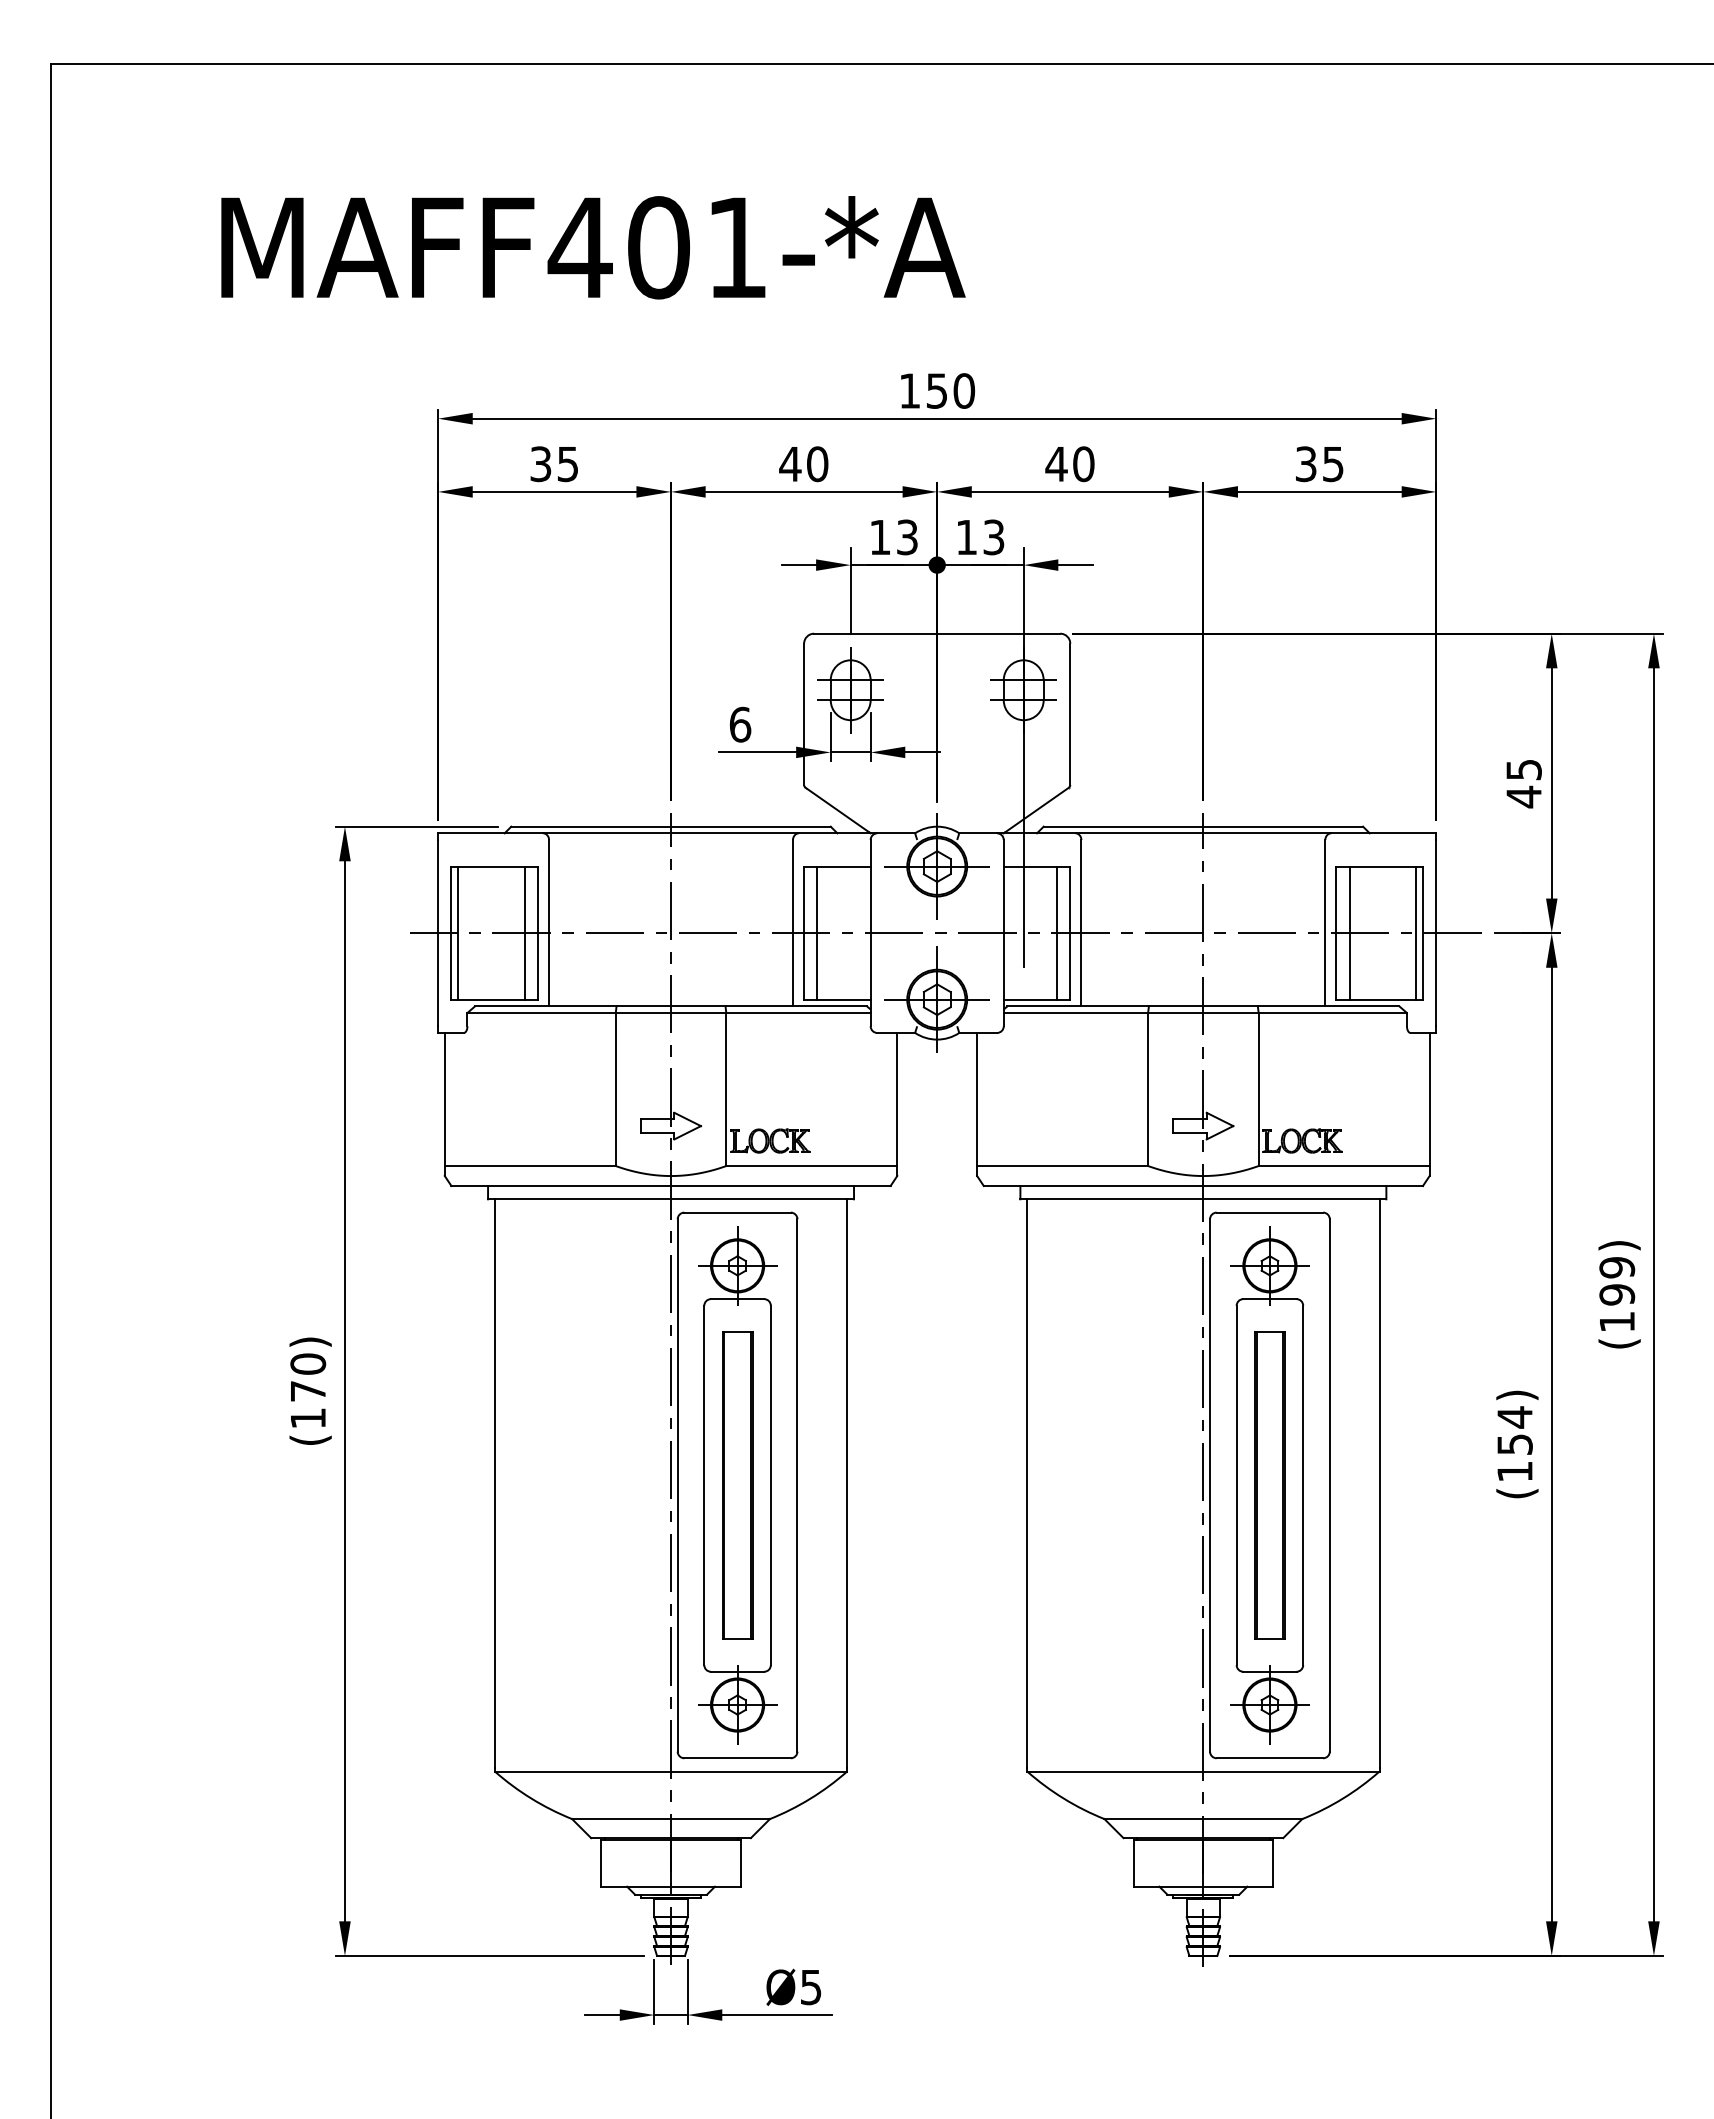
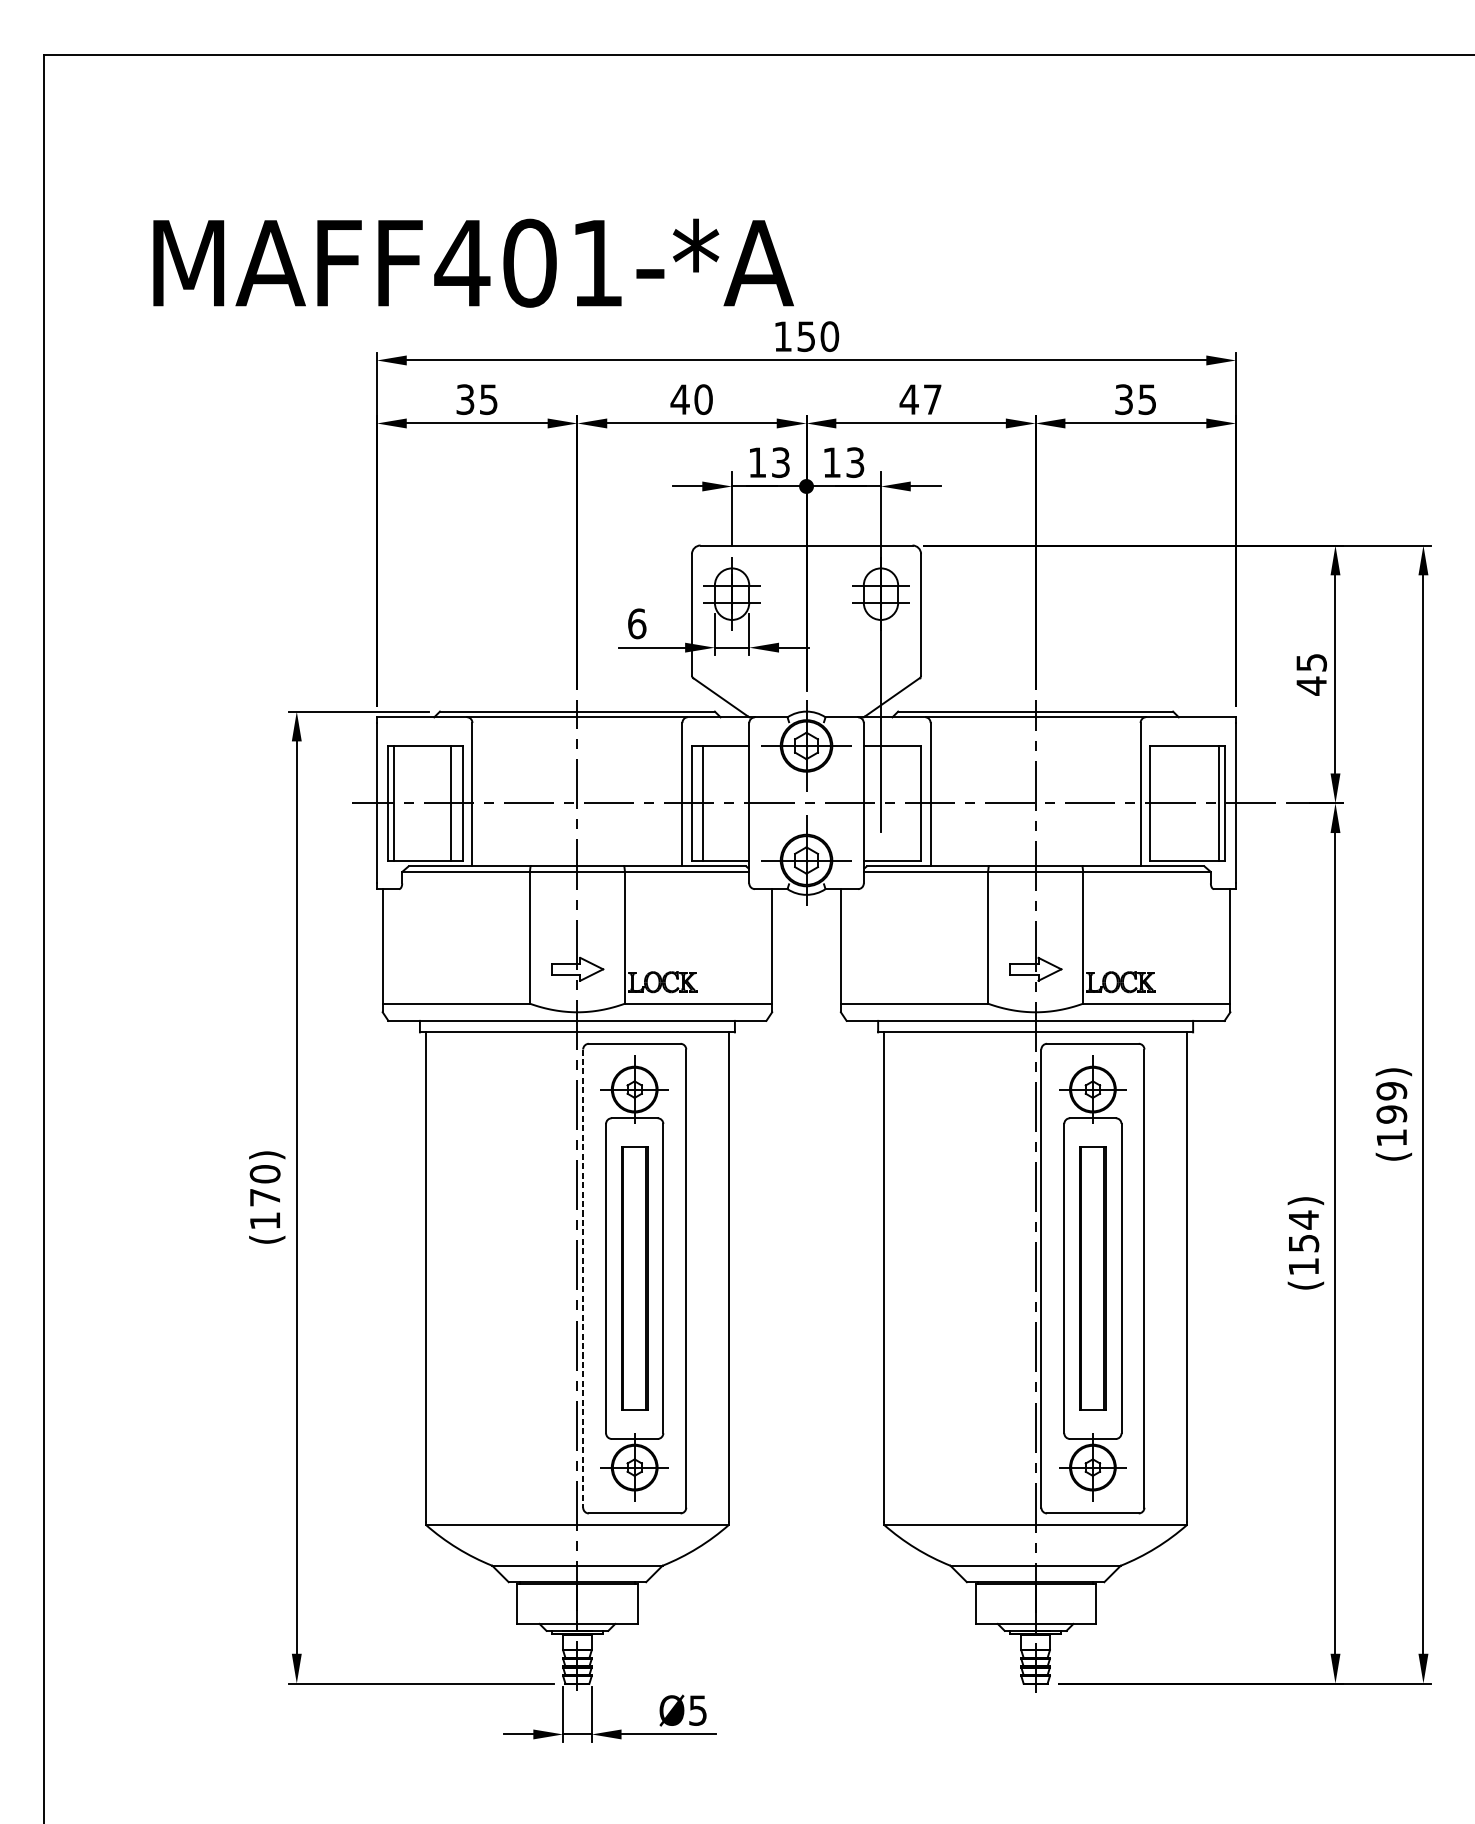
text: (593, 247) -> (473, 263), moved
text: (1083, 464) -> (932, 399), 40 -> 47
line: (1056, 932) -> (909, 802), removed
line: (1349, 932) -> (1161, 802), removed
line: (677, 1485) -> (583, 1278), solid -> dashed

